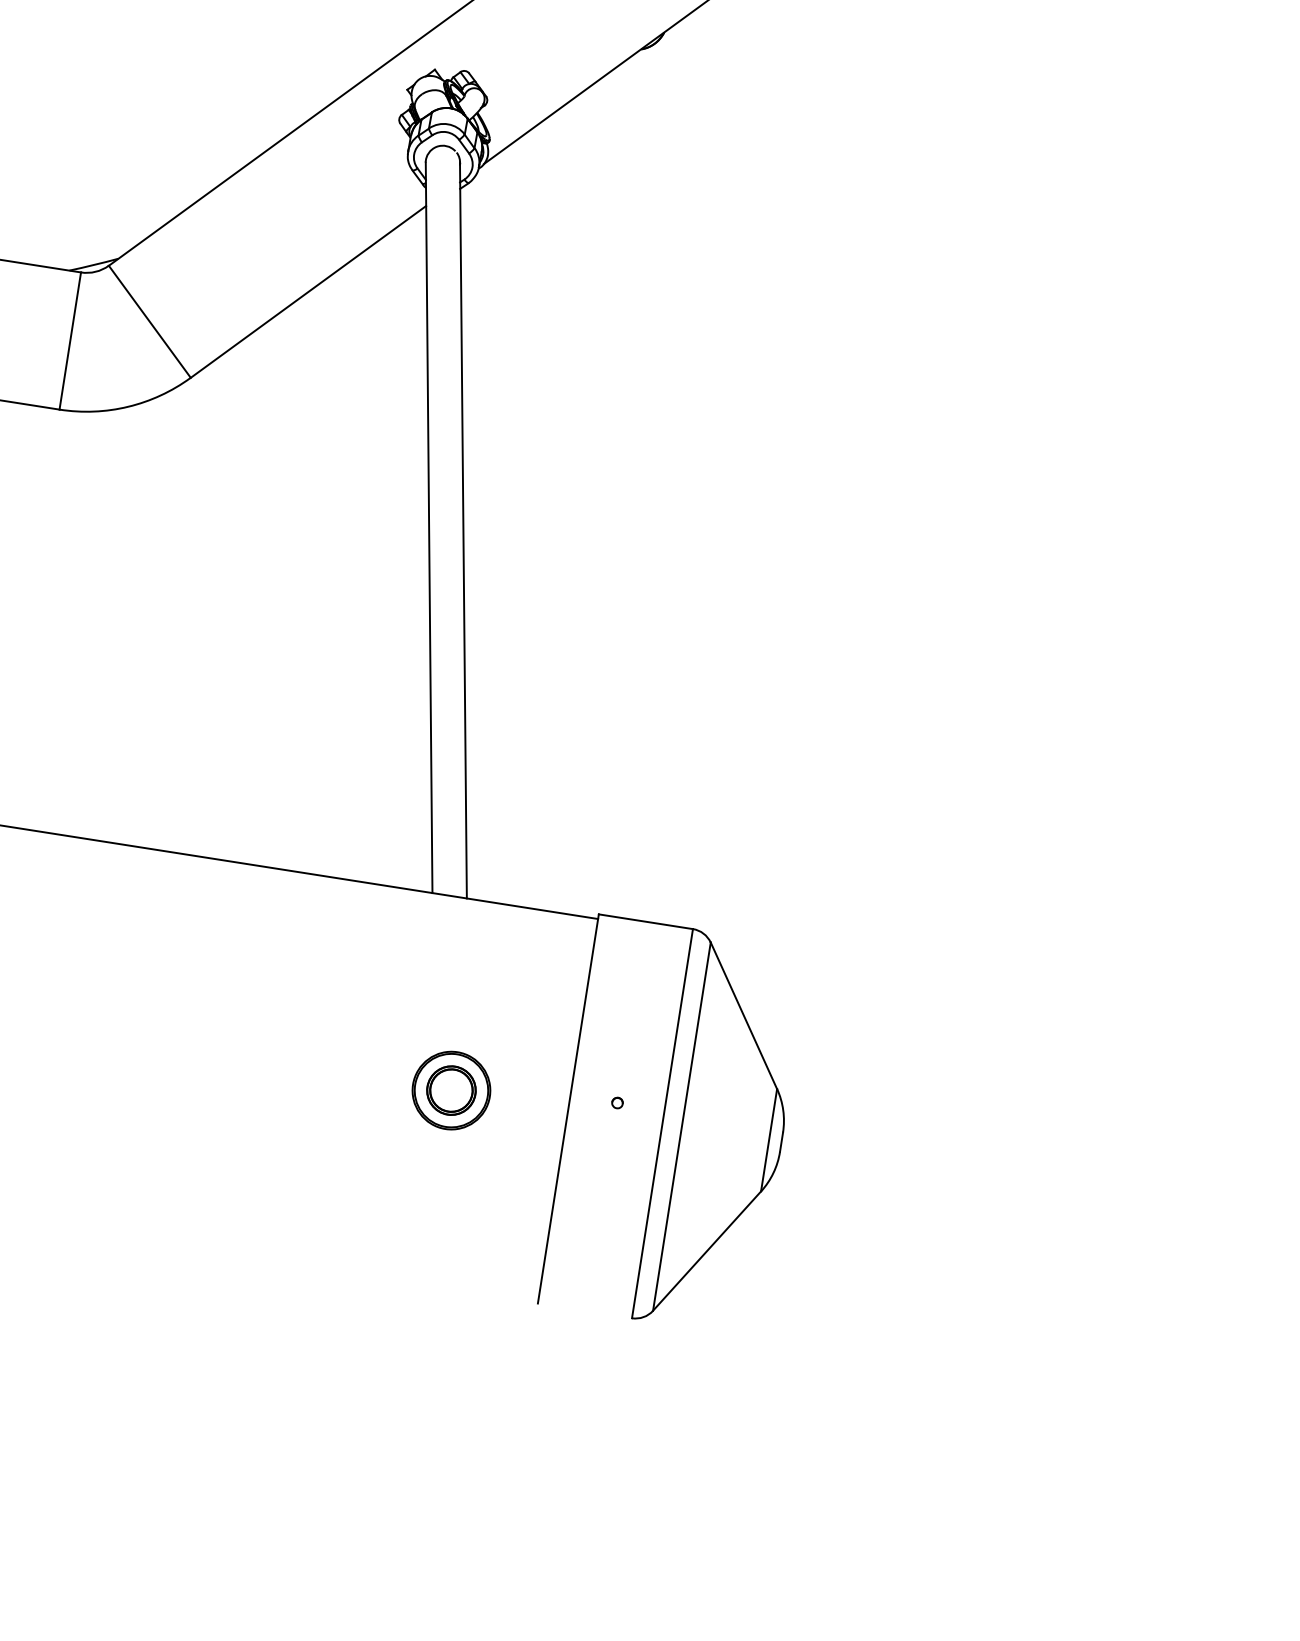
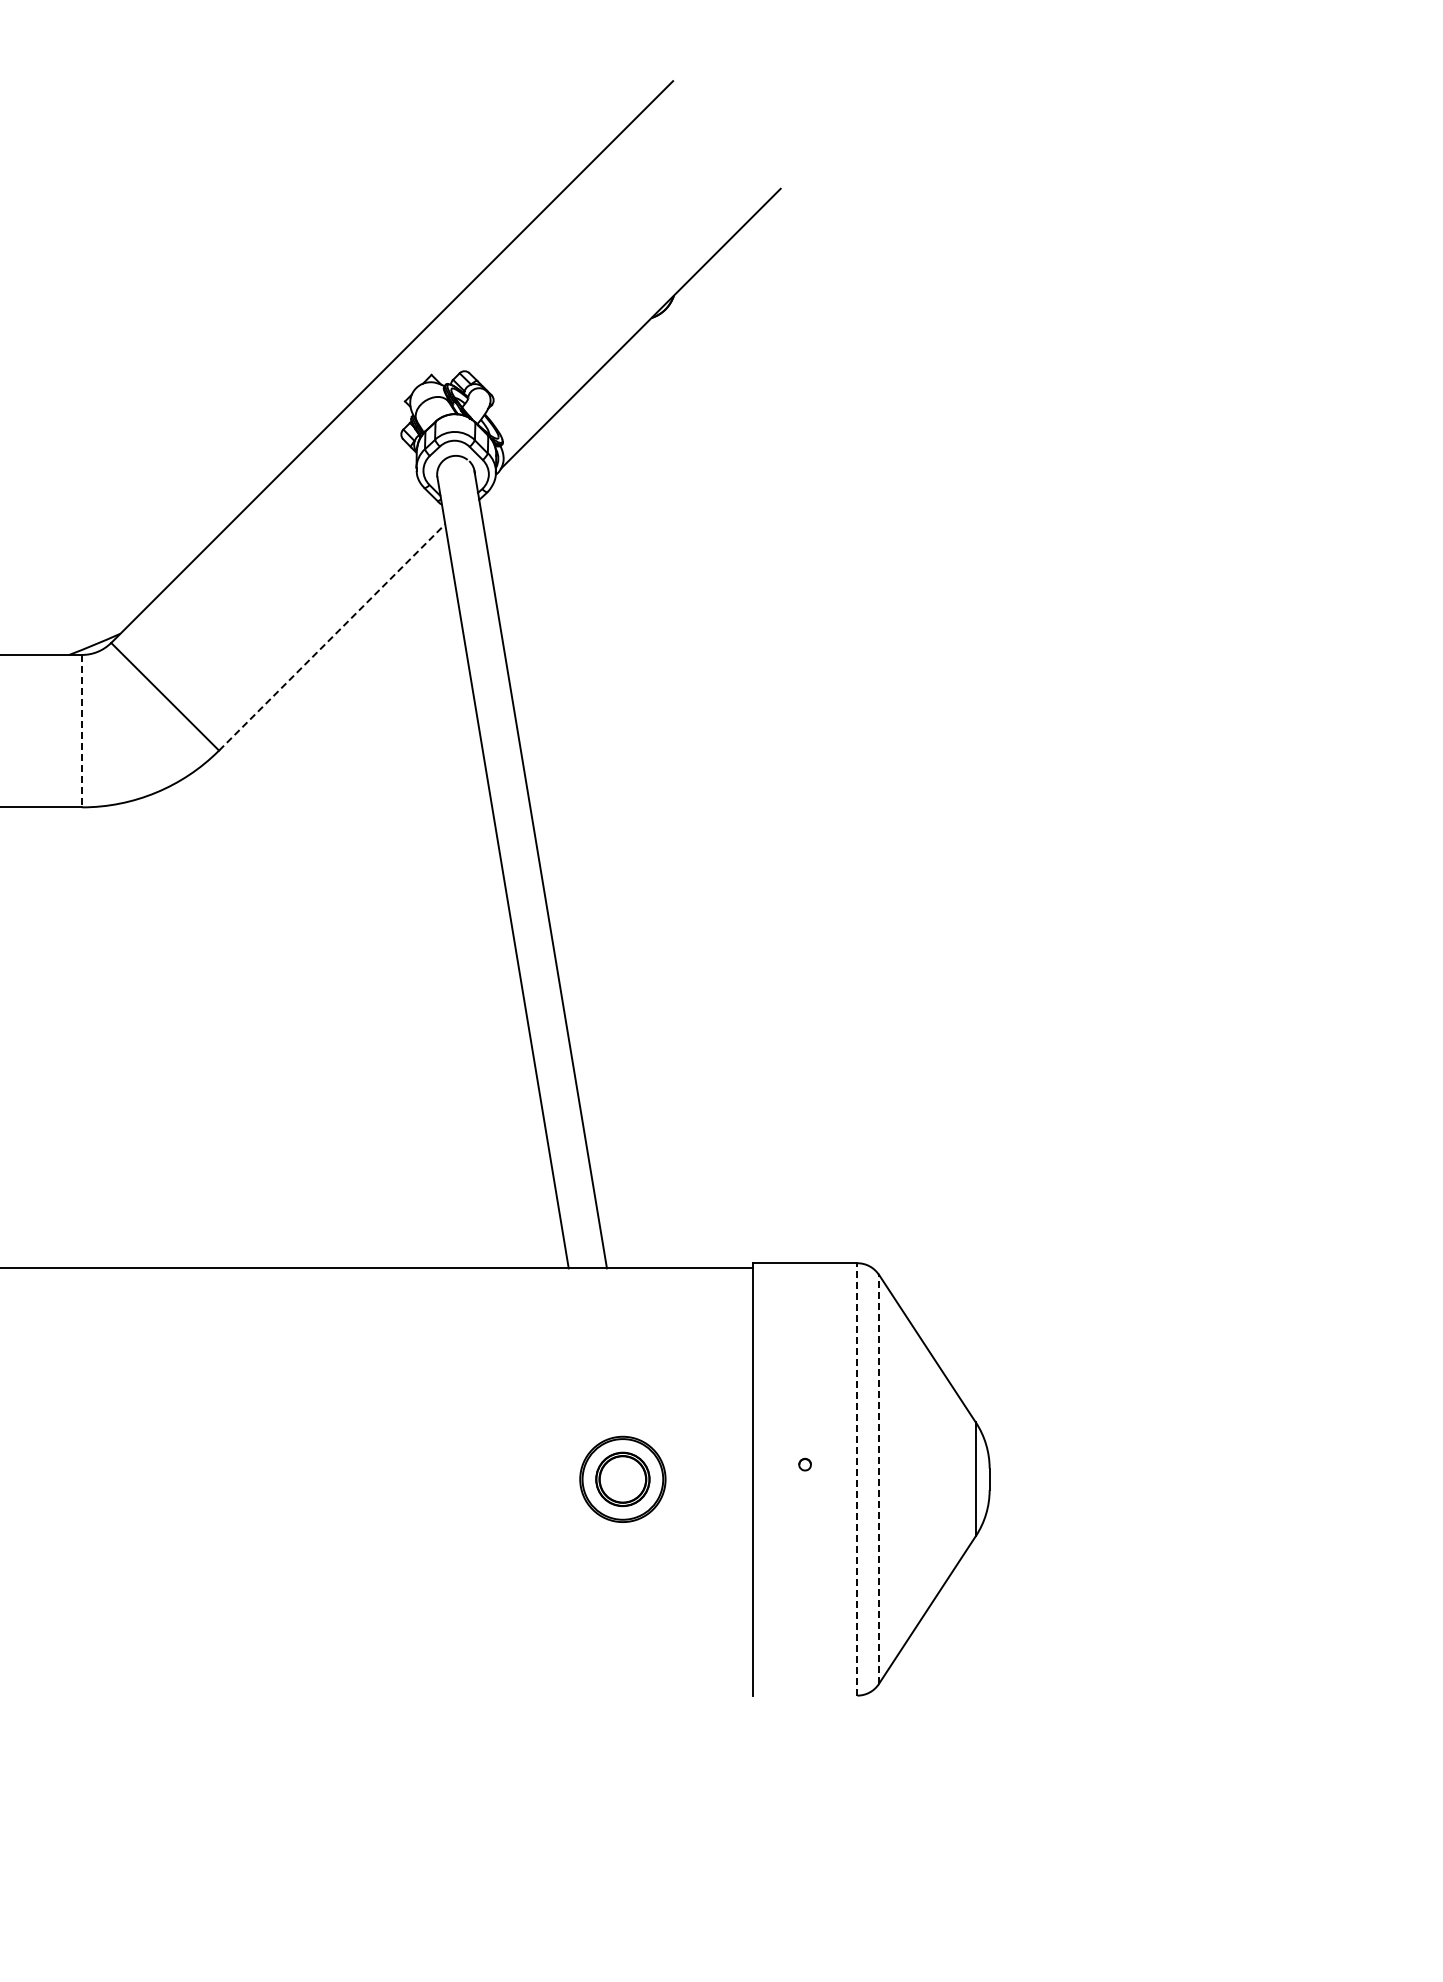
line: (308, 292) -> (332, 637), solid -> dashed
line: (70, 341) -> (82, 731), solid -> dashed
line: (662, 1122) -> (857, 1478), solid -> dashed
line: (681, 1126) -> (878, 1479), solid -> dashed

